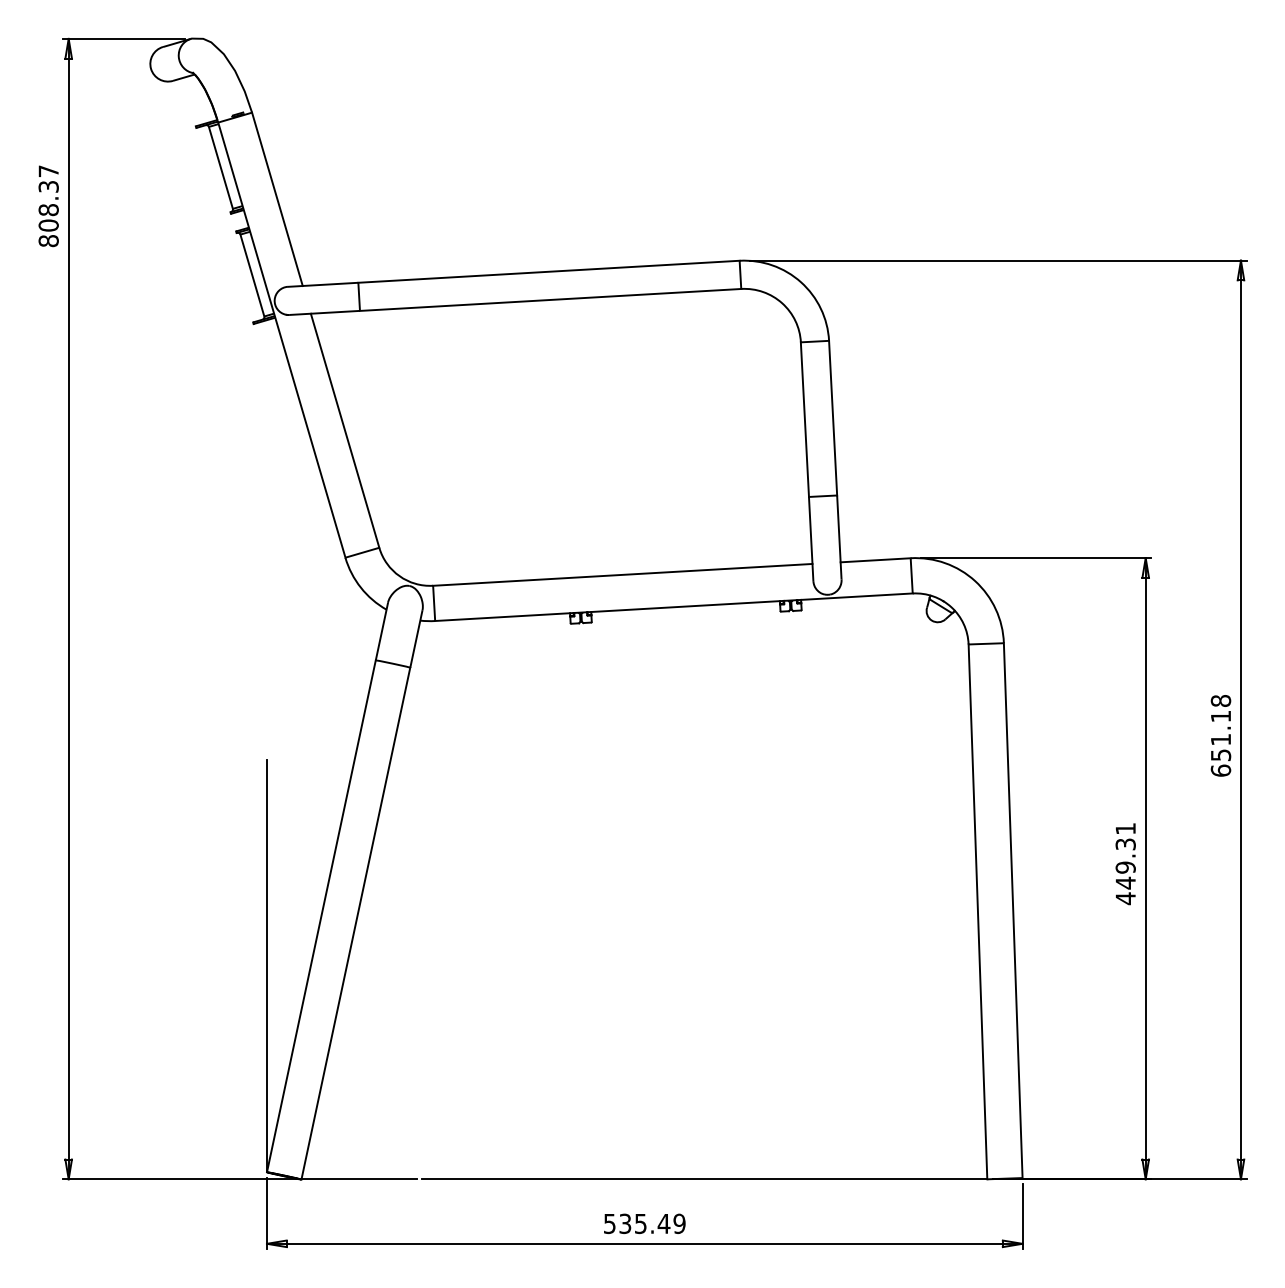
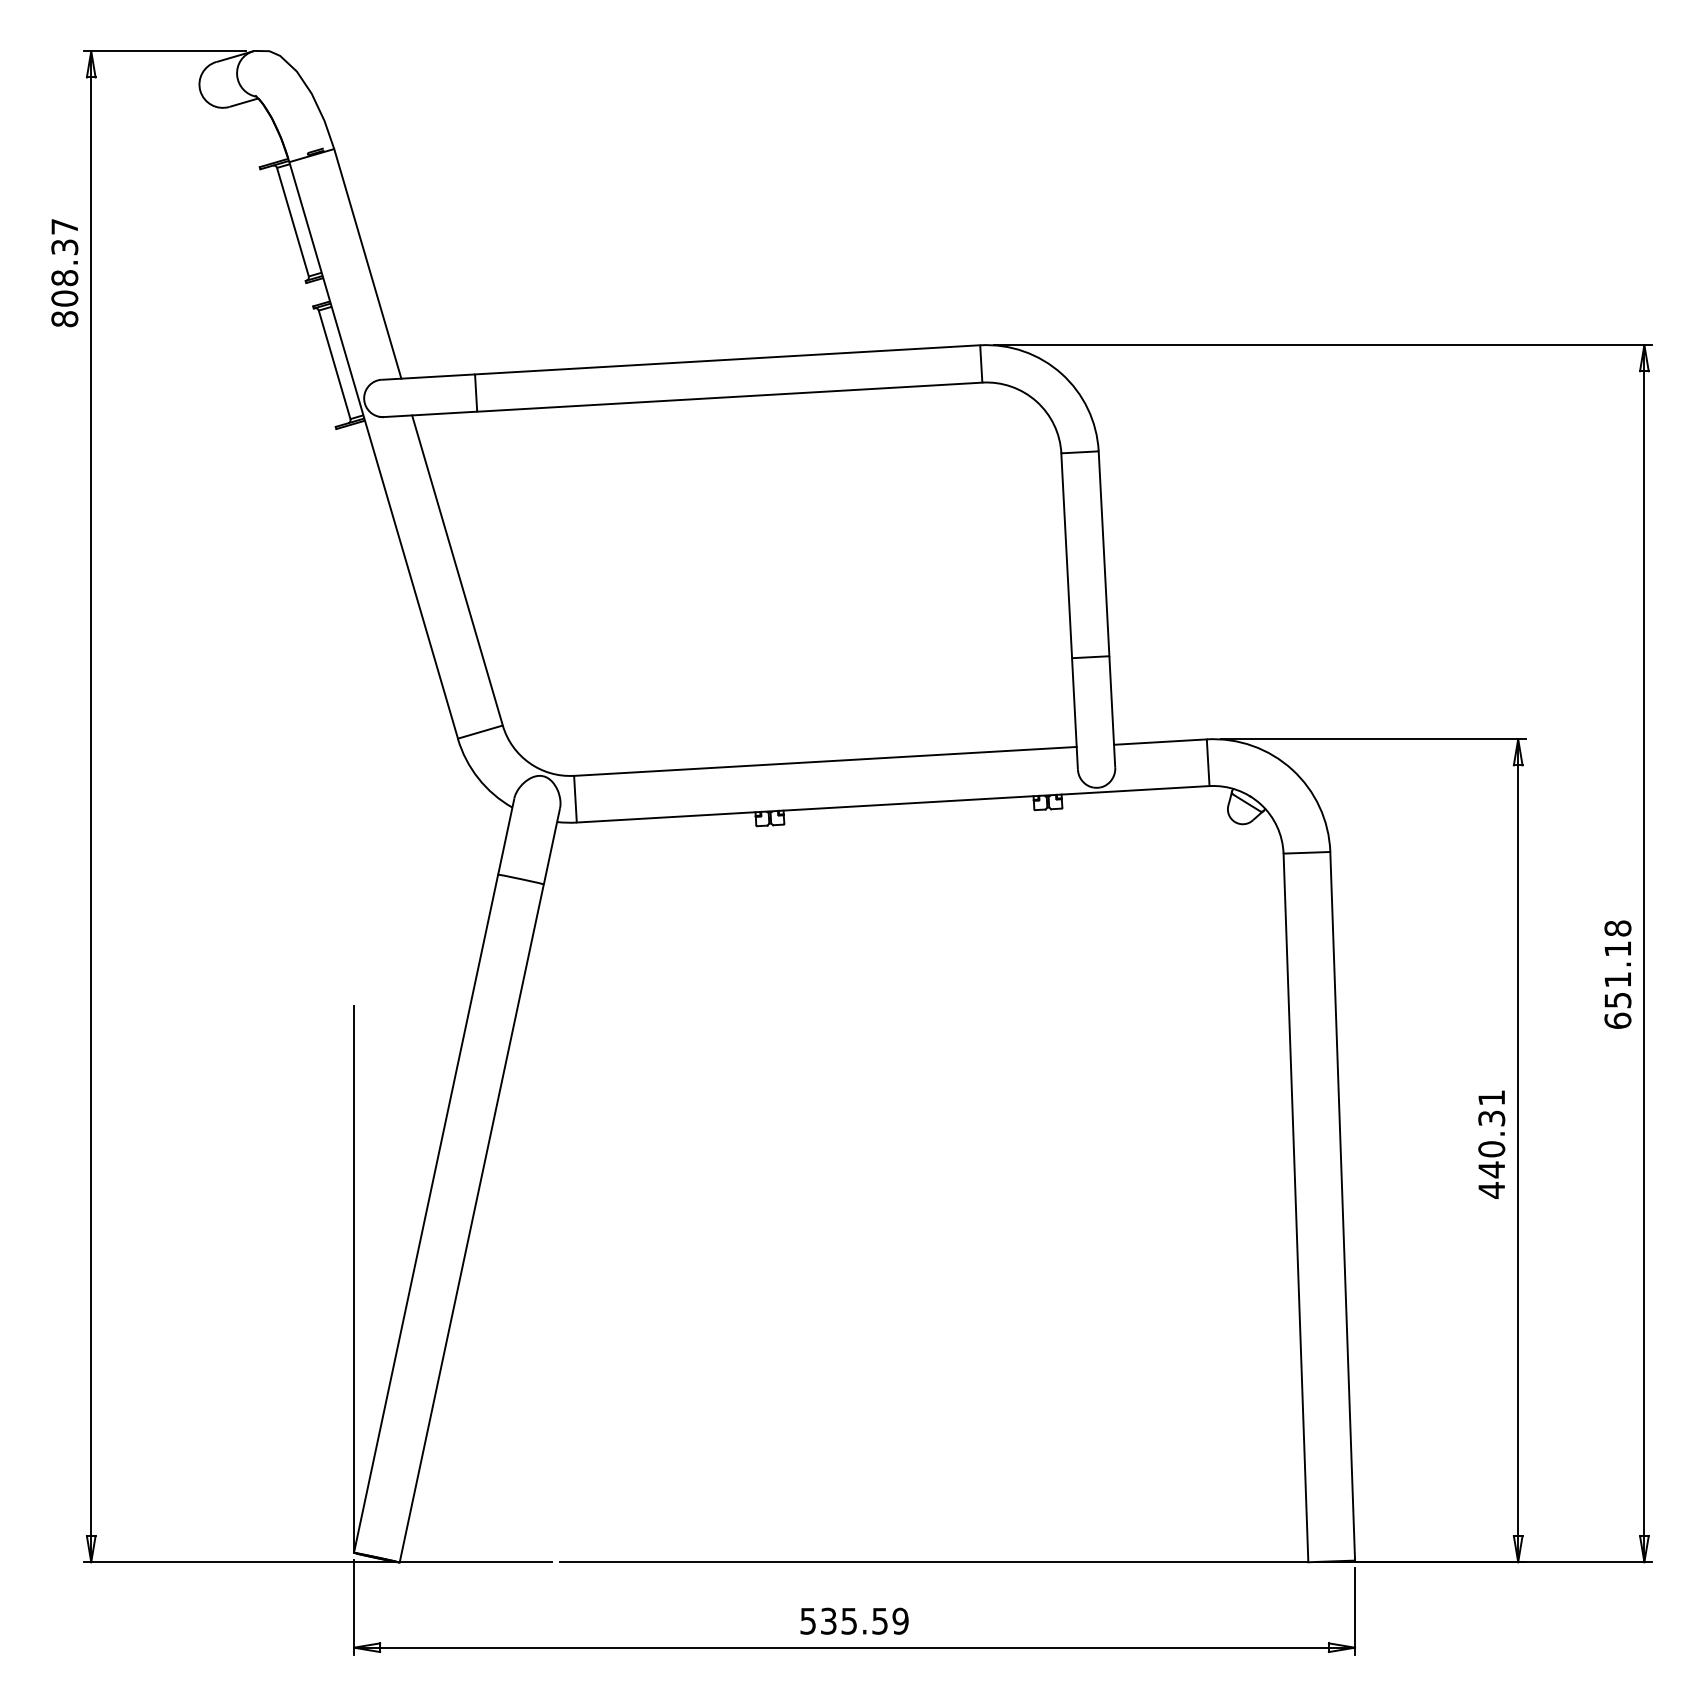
text: (1125, 867) -> (1491, 1149), 449.31 -> 440.31
text: (663, 1224) -> (879, 1622), 535.49 -> 535.59

